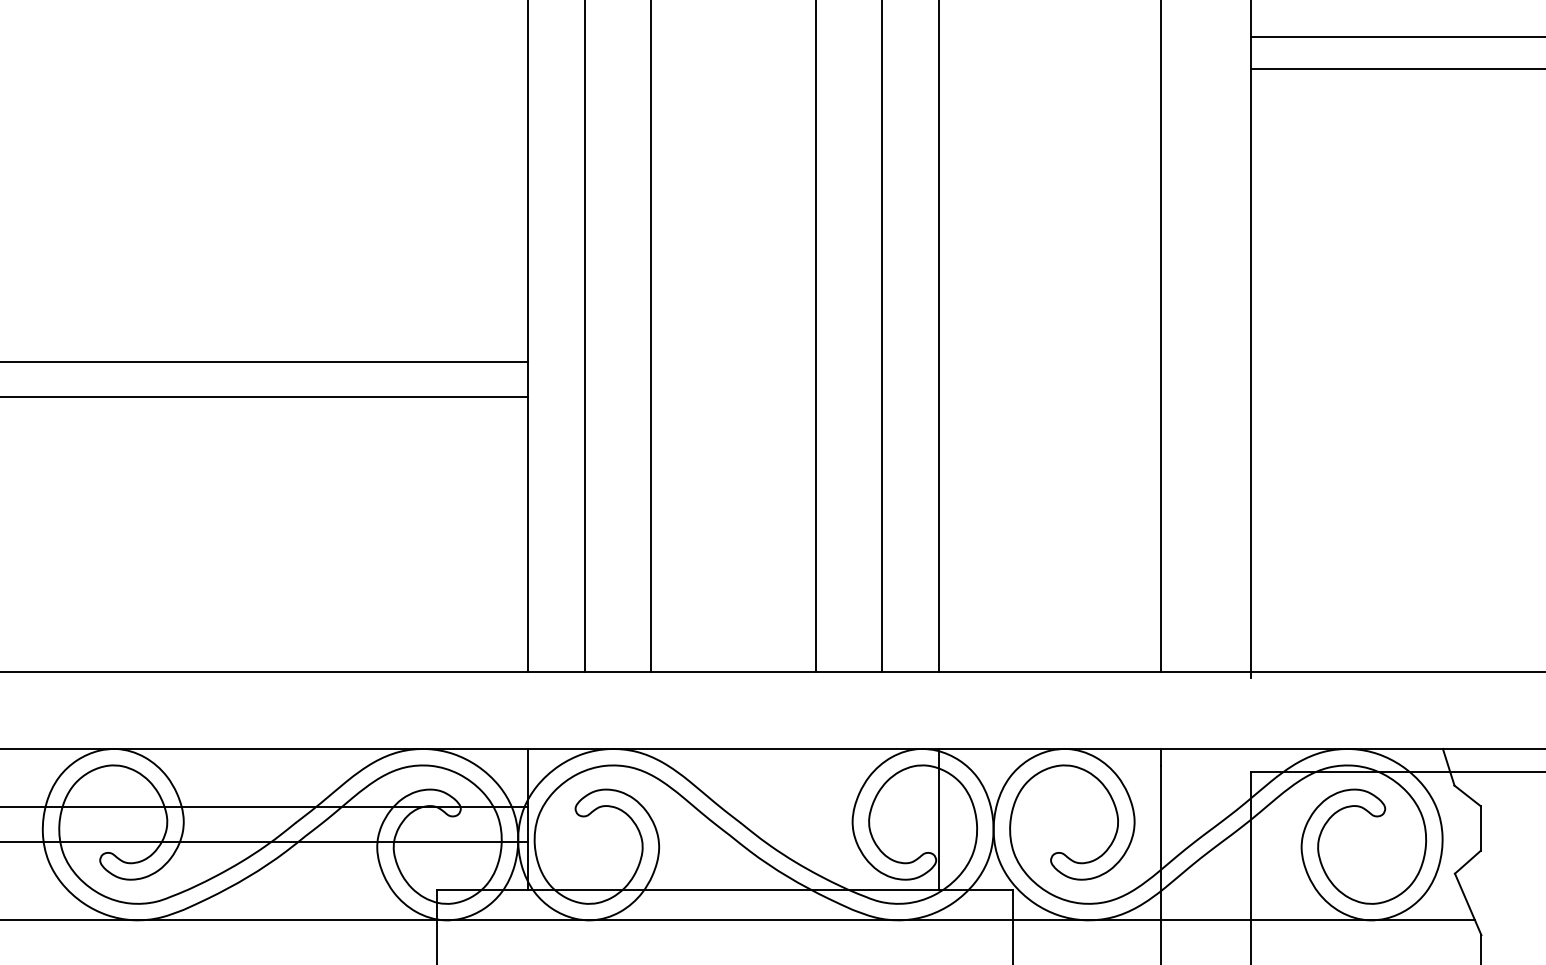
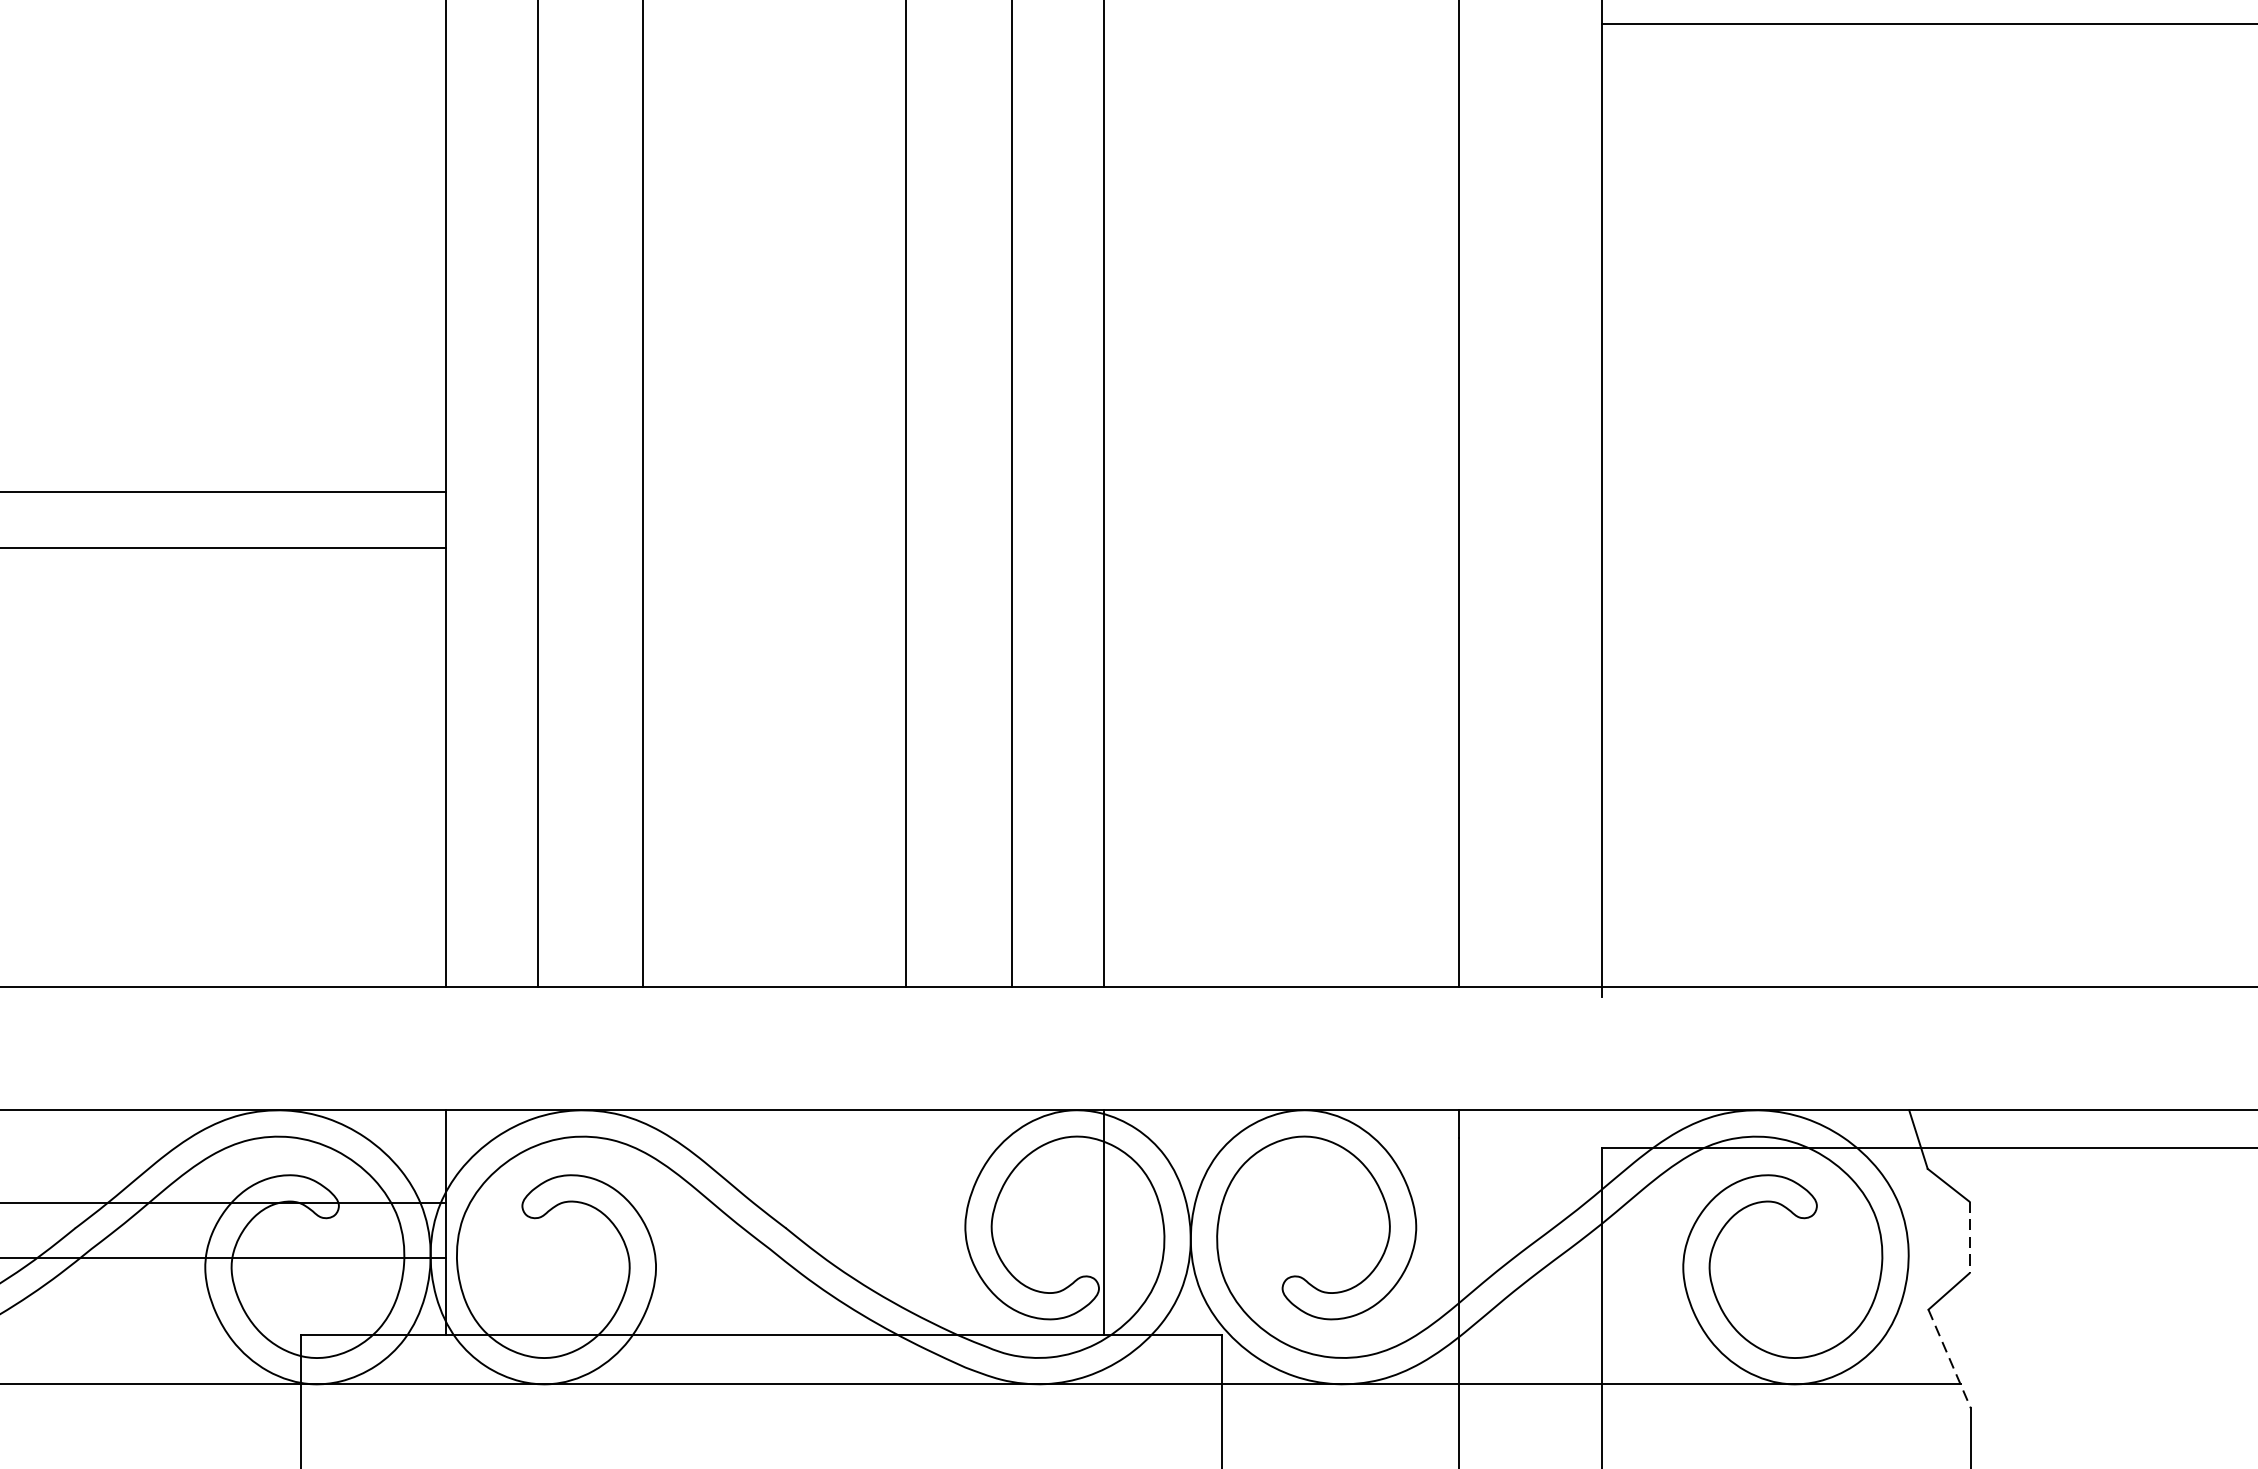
line: (1480, 829) -> (1969, 1239), solid -> dashed
line: (1468, 904) -> (1950, 1358), solid -> dashed

